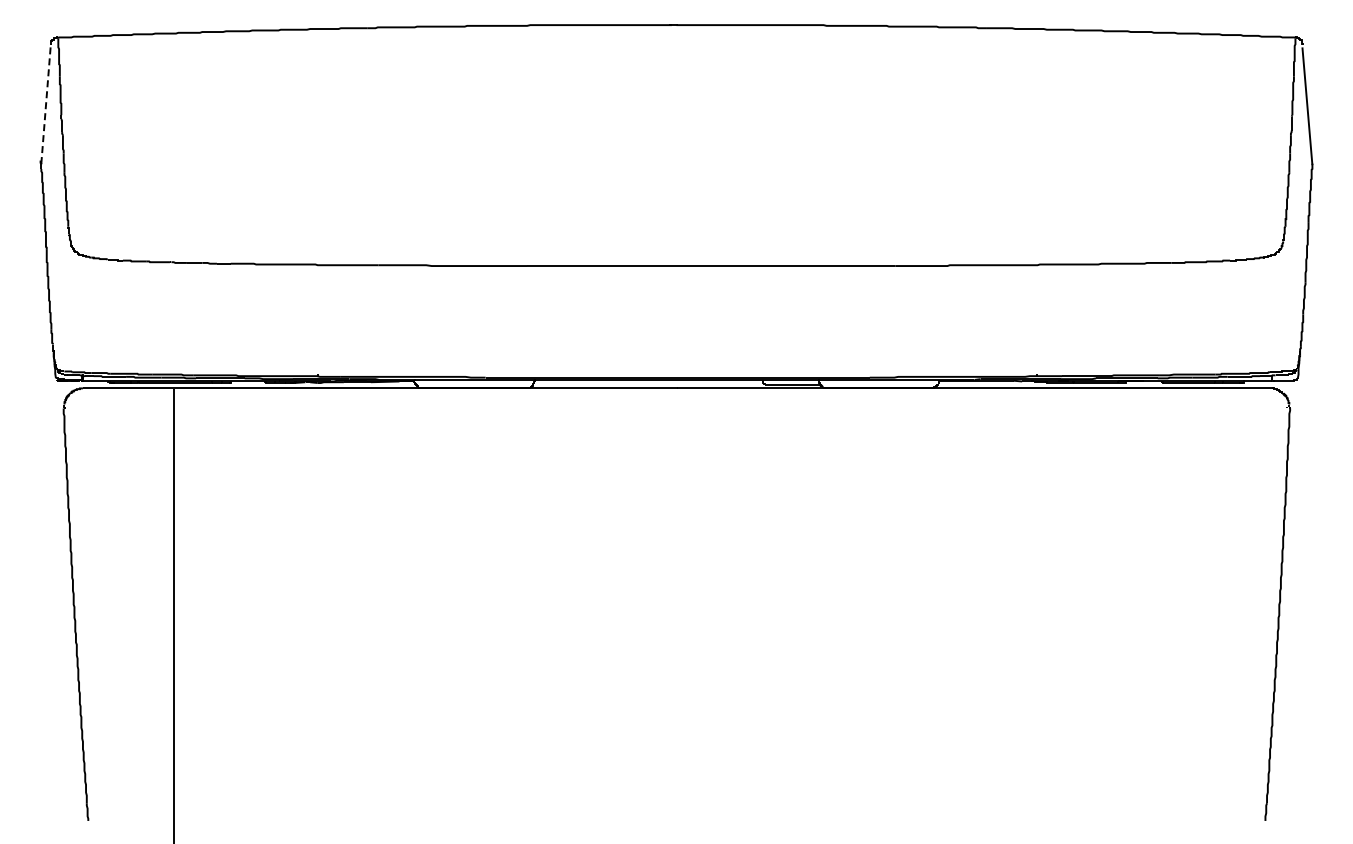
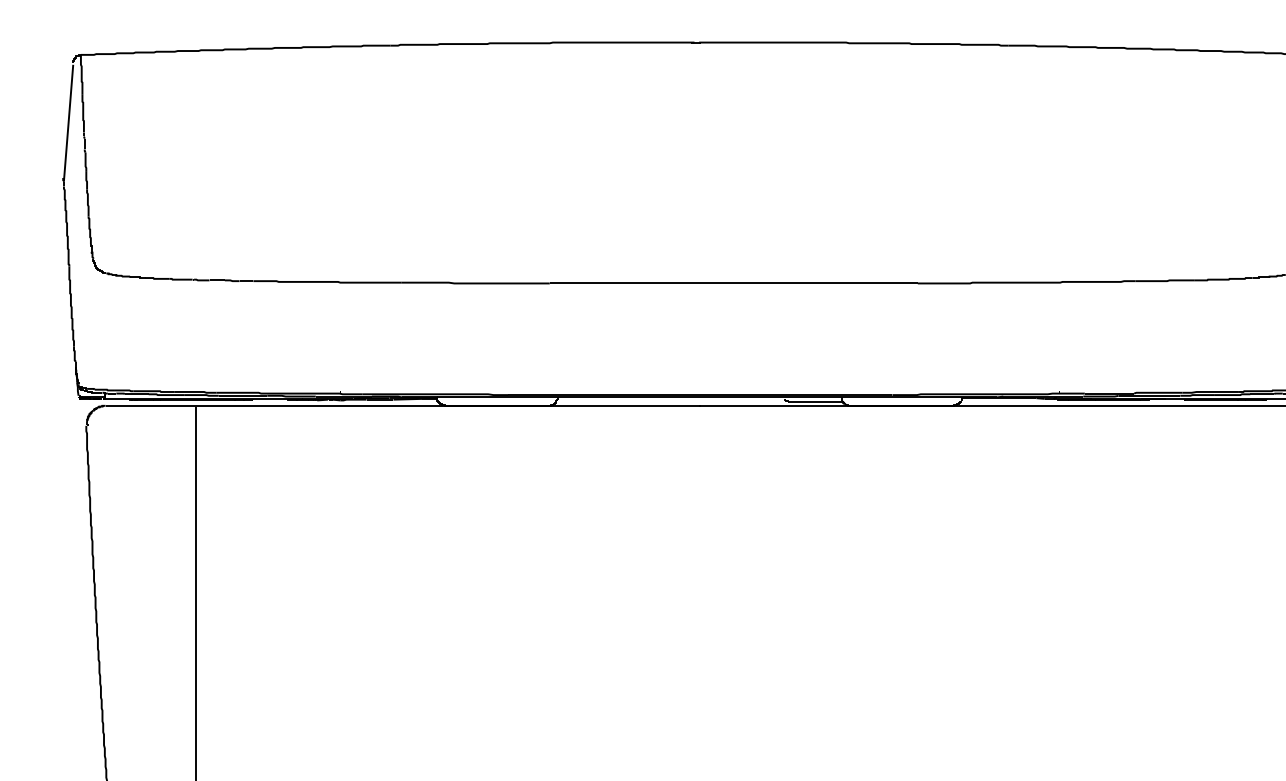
line: (45, 106) -> (68, 123), dashed -> solid

